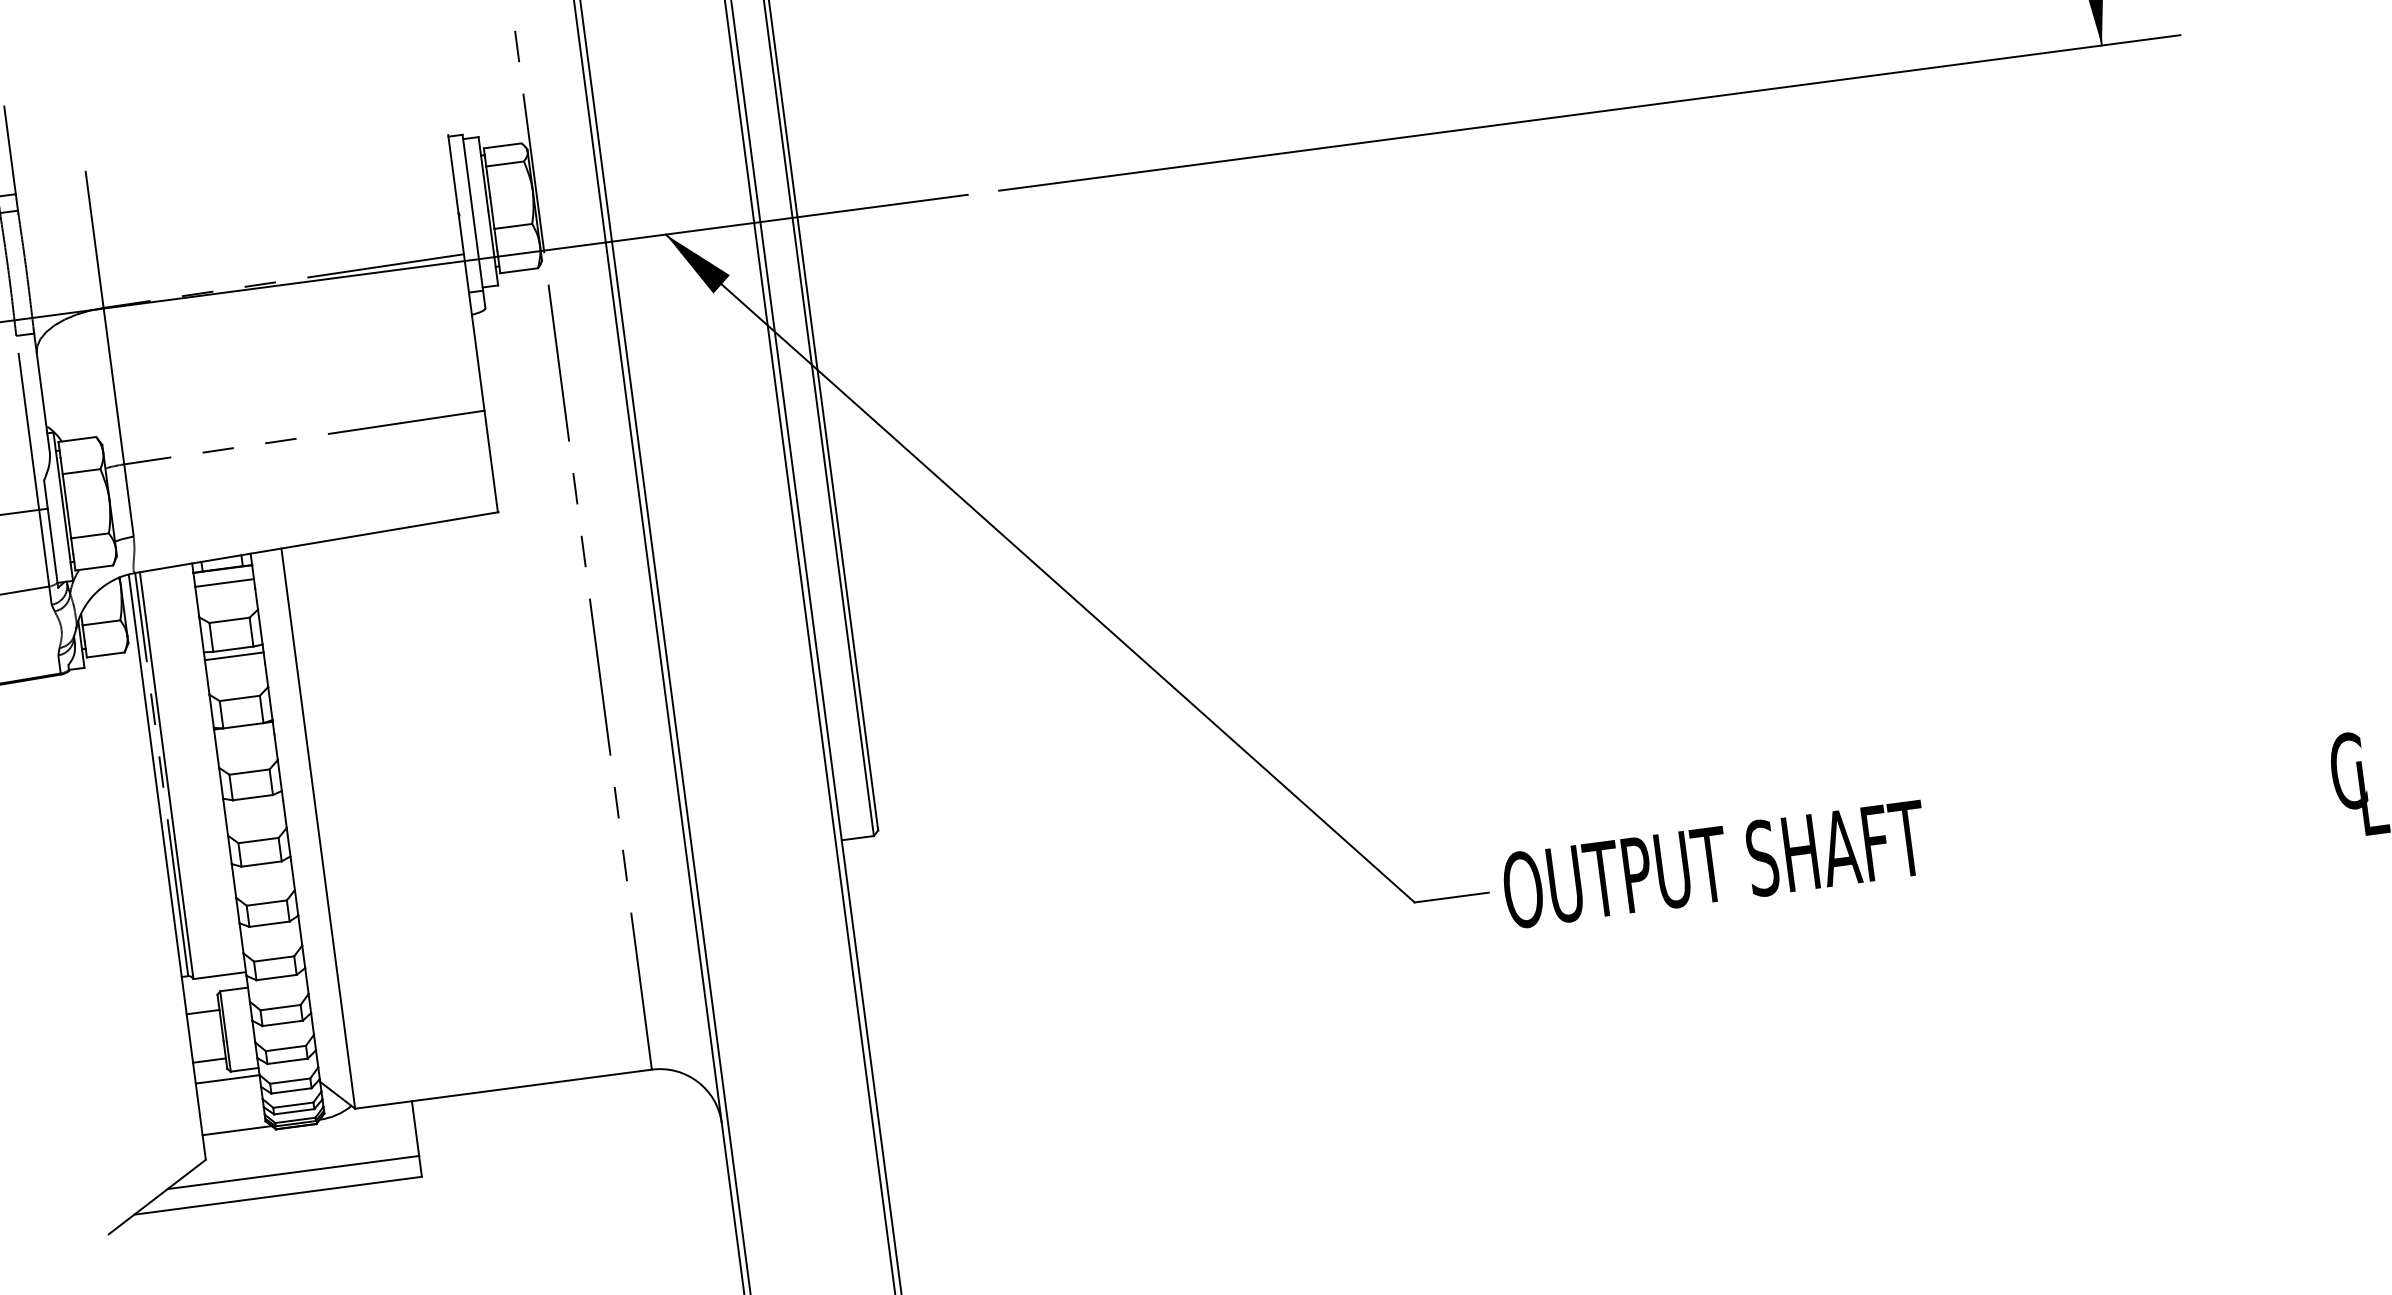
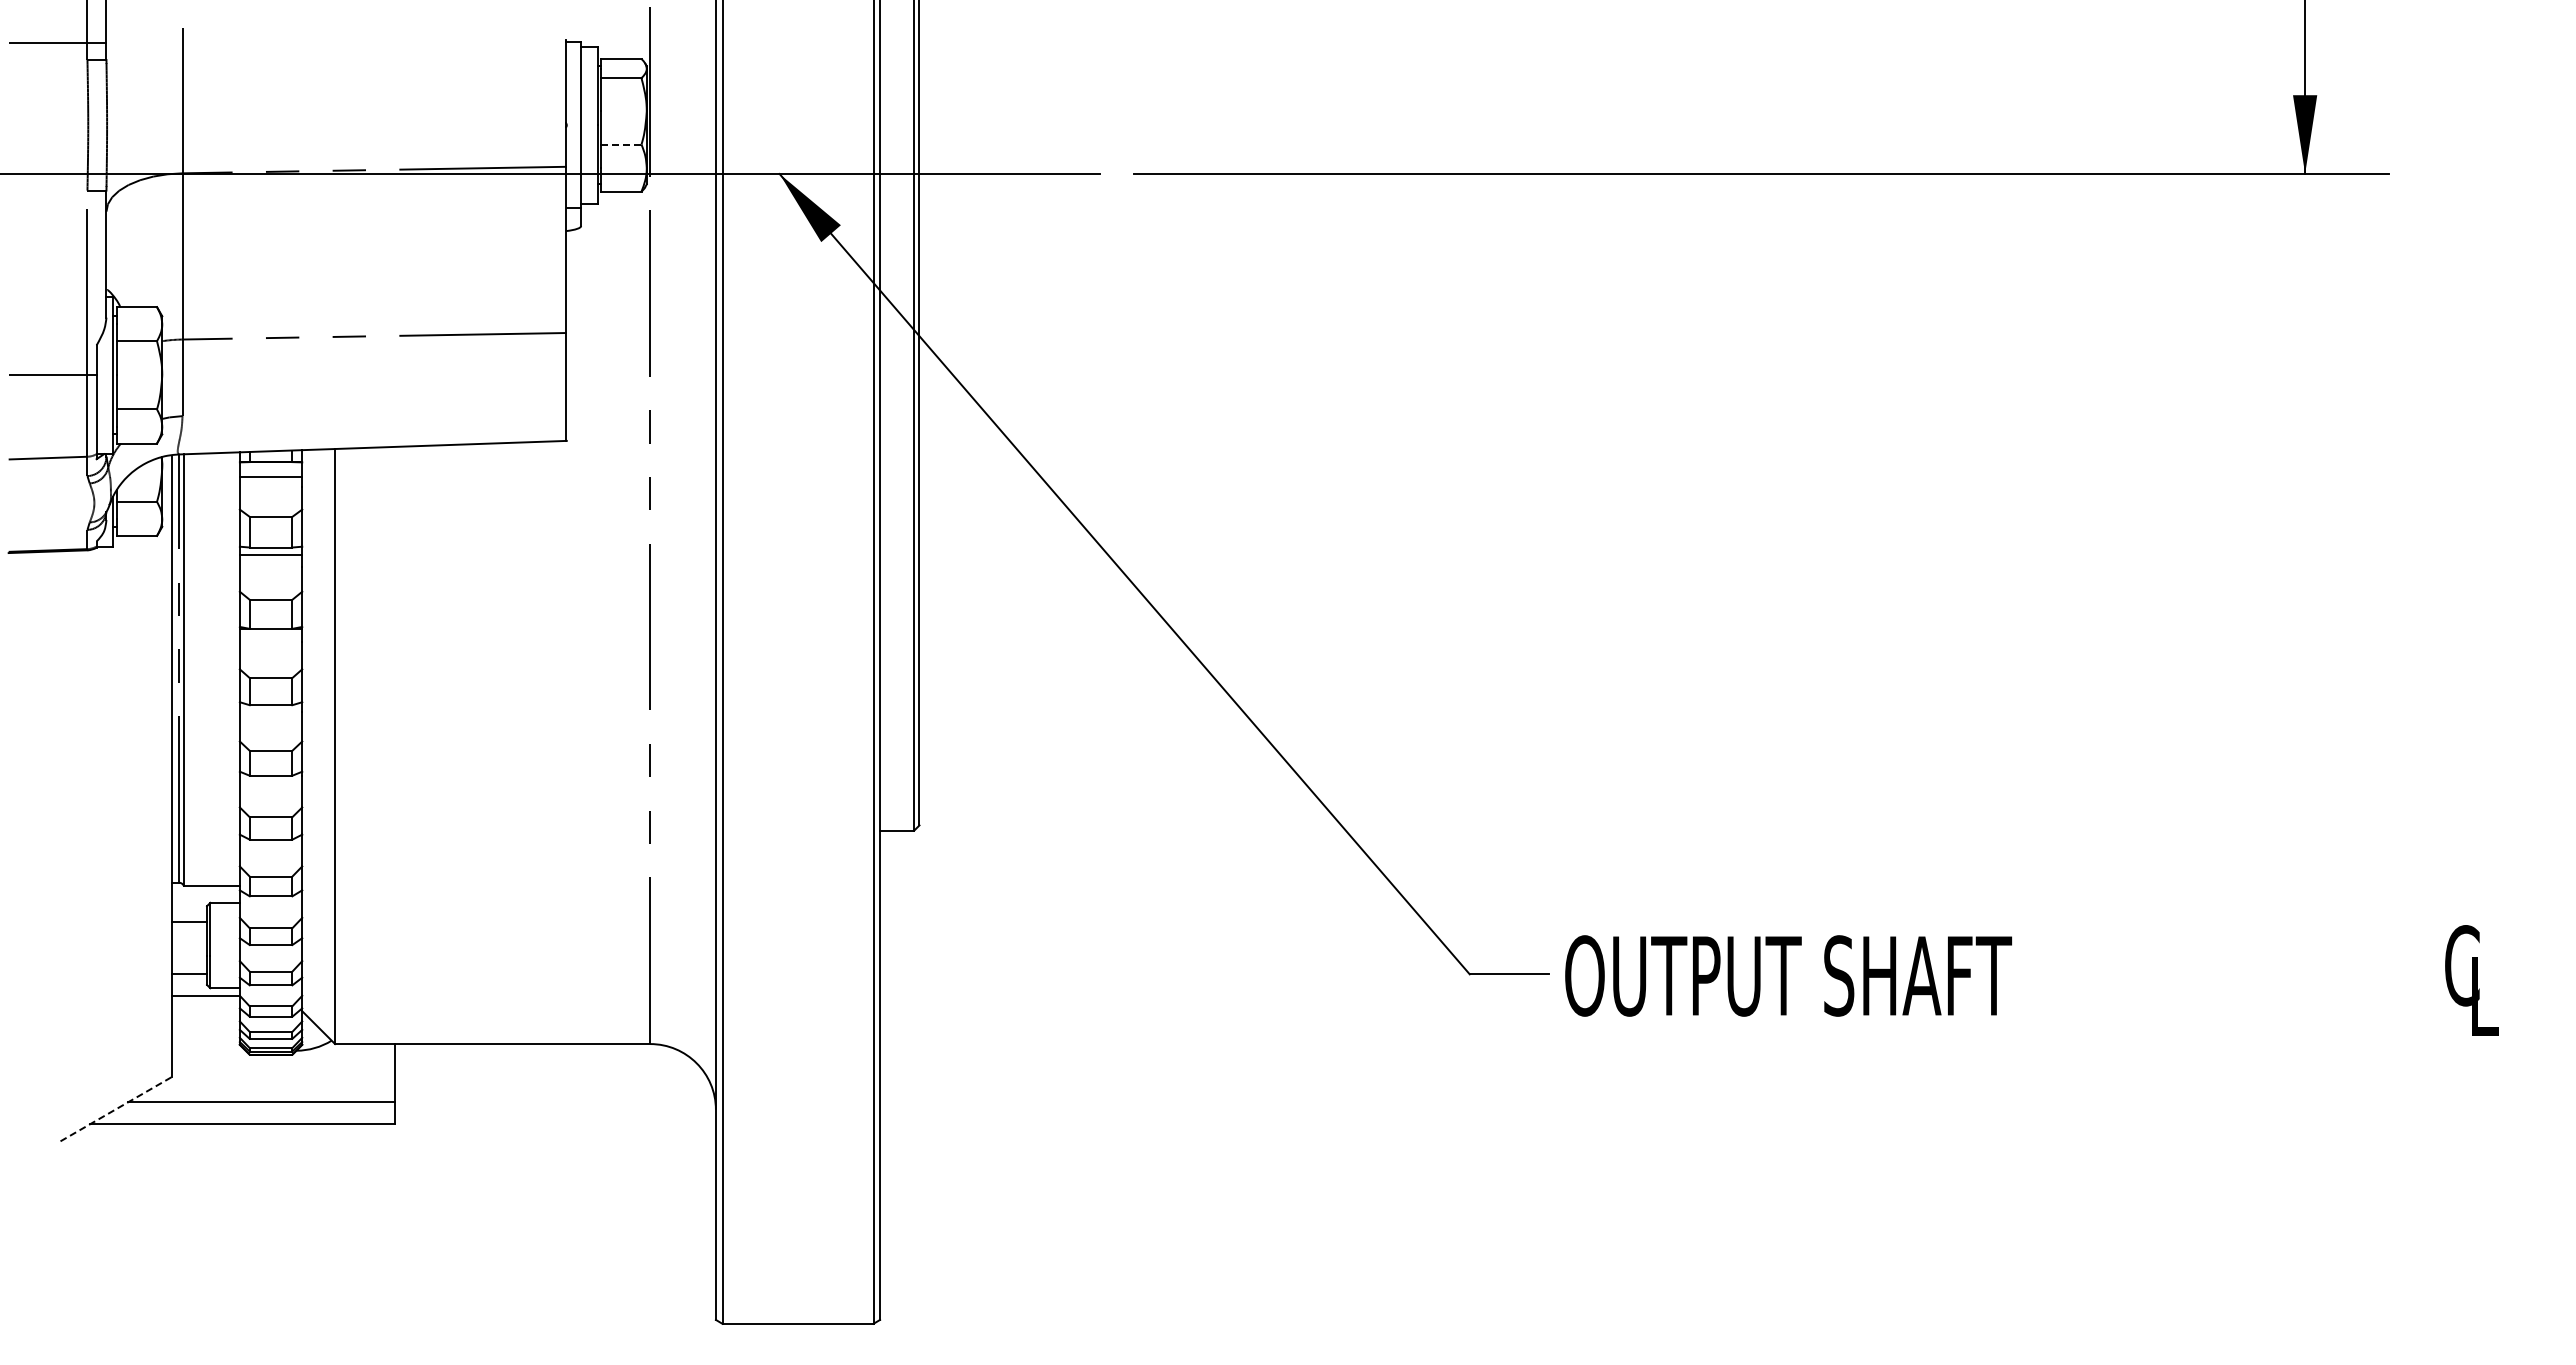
line: (513, 226) -> (621, 144), solid -> dashed
line: (236, 1130) -> (208, 1050), removed
line: (157, 1196) -> (116, 1108), solid -> dashed

